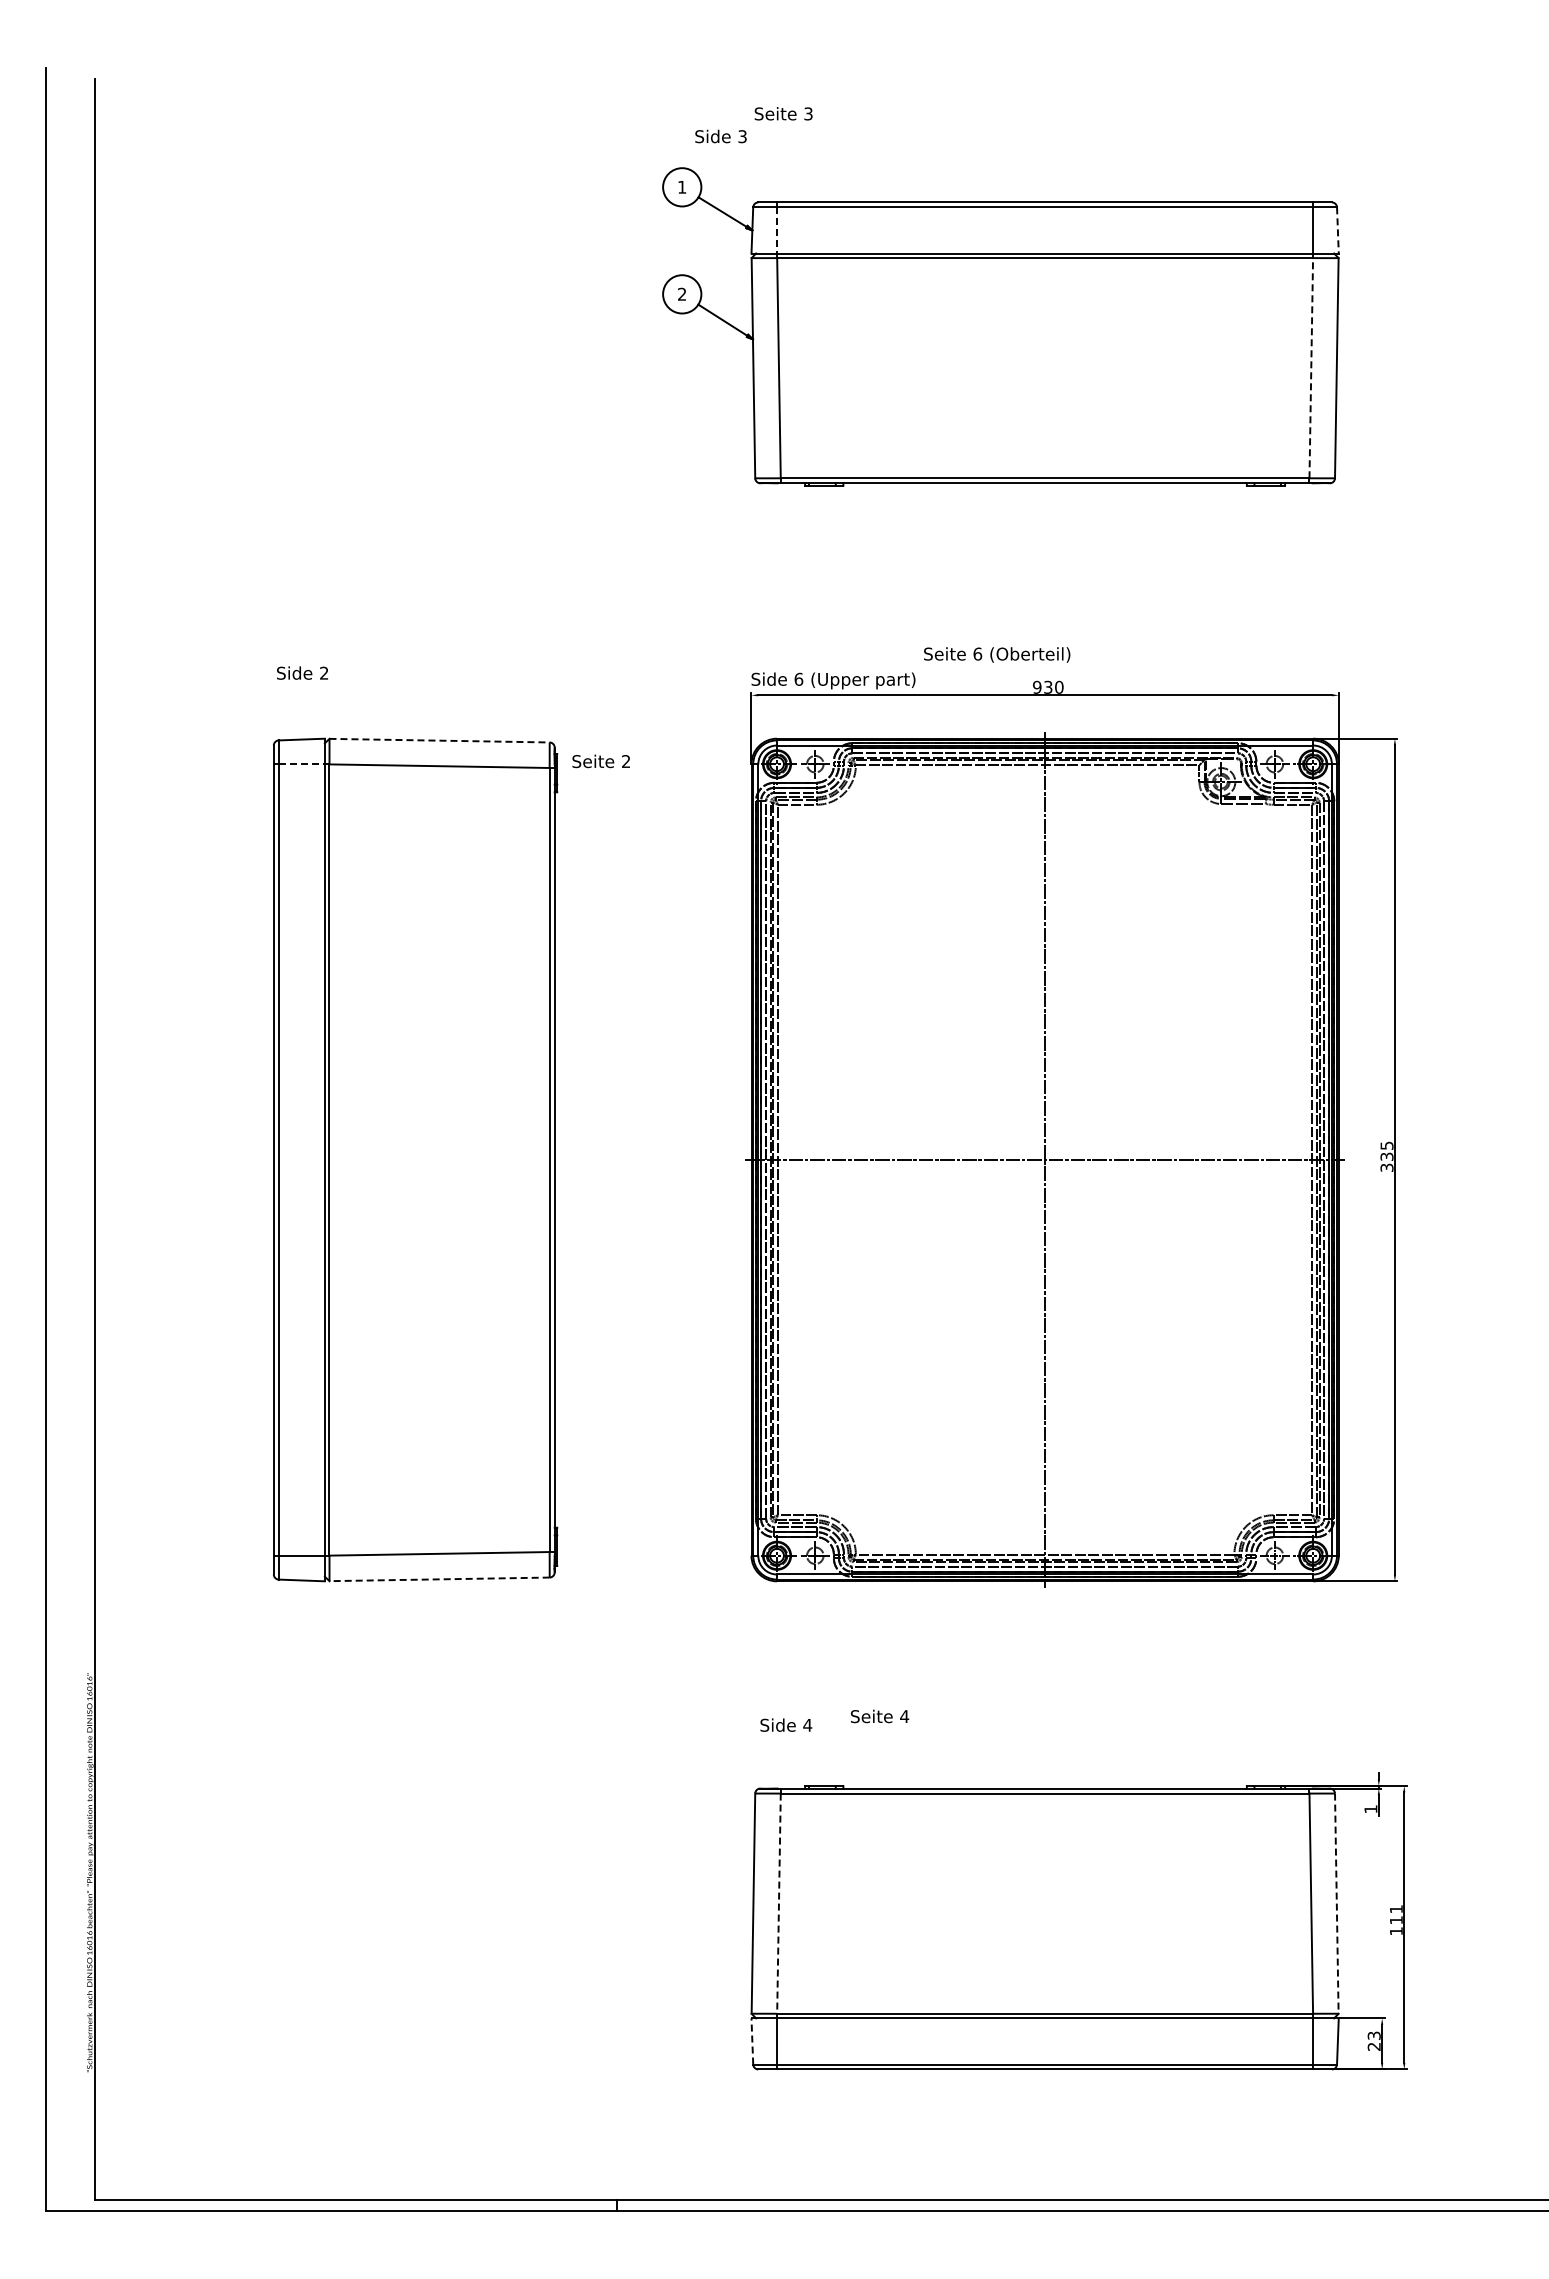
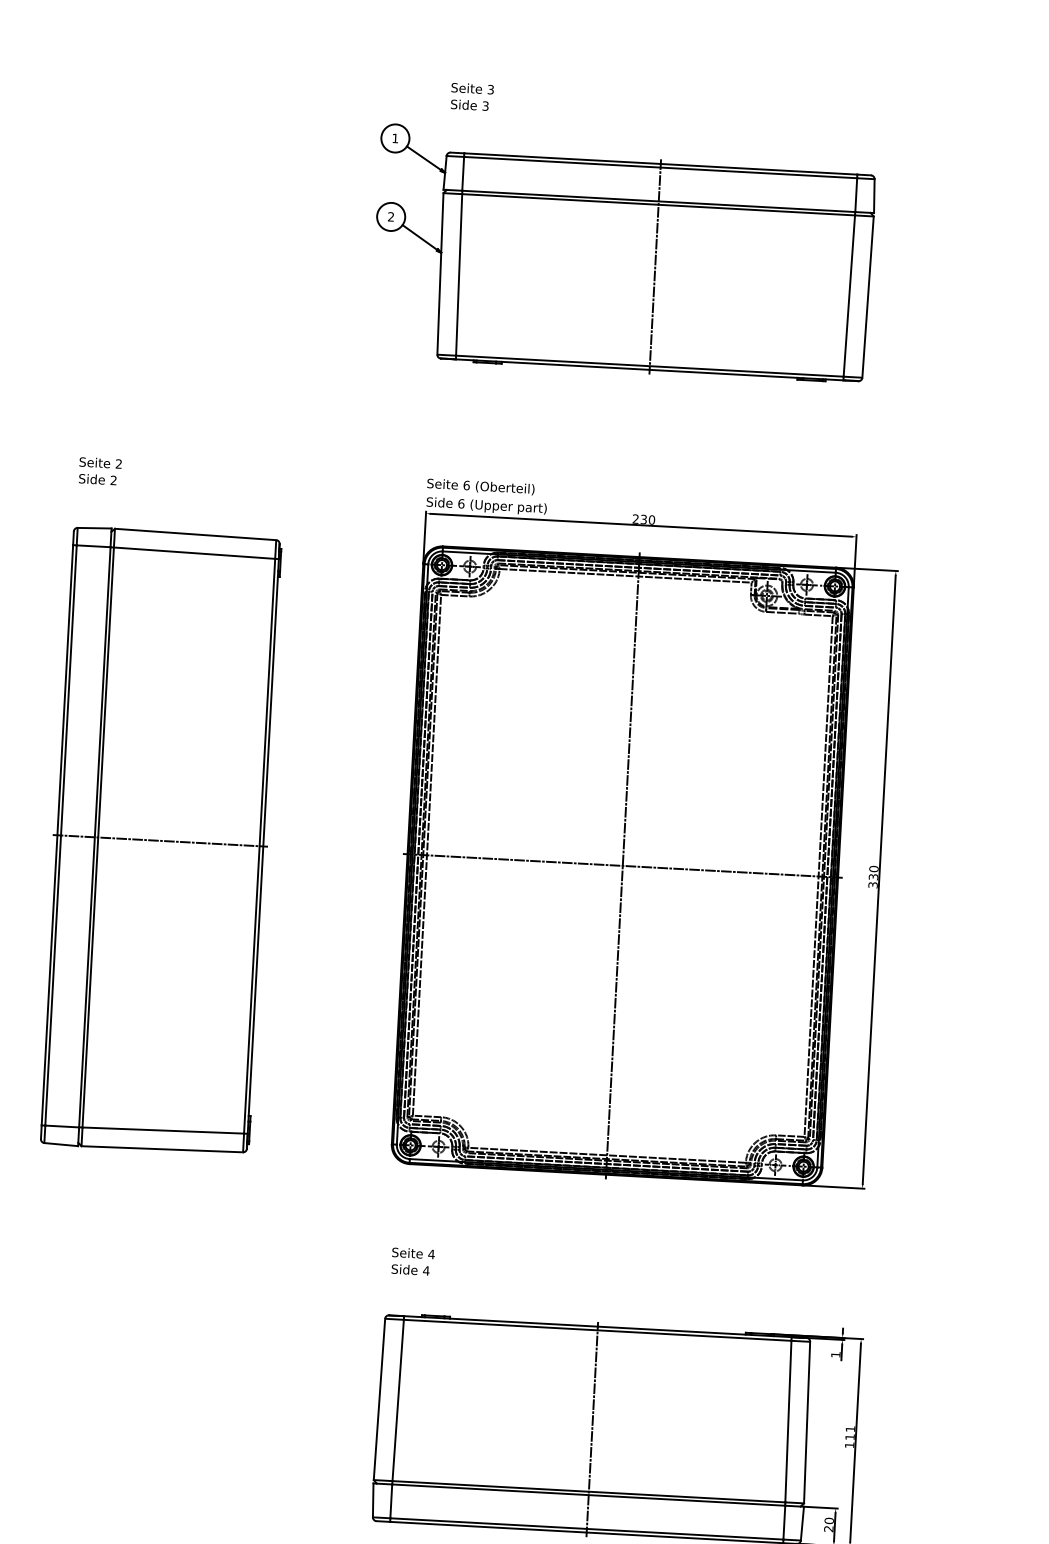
text: (720, 136) -> (469, 105), moved
line: (777, 230) -> (463, 173), dashed -> solid
line: (1337, 230) -> (874, 196), dashed -> solid
line: (1045, 342) -> (655, 266), added
line: (1311, 367) -> (849, 295), dashed -> solid
text: (997, 654) -> (481, 486), moved
text: (1037, 687) -> (635, 519), 930 -> 230
line: (440, 740) -> (196, 534), dashed -> solid
text: (600, 761) -> (100, 463), moved
line: (302, 764) -> (94, 546), dashed -> solid
text: (1386, 1145) -> (873, 868), 335 -> 330
line: (414, 1160) -> (160, 841), added
line: (439, 1579) -> (162, 1149), dashed -> solid
text: (880, 1716) -> (413, 1253), moved
line: (778, 1904) -> (397, 1401), dashed -> solid
line: (1336, 1904) -> (806, 1423), dashed -> solid
line: (1045, 1928) -> (592, 1429), added
text: (1373, 2035) -> (828, 1520), 23 -> 20
line: (752, 2040) -> (373, 1499), dashed -> solid

